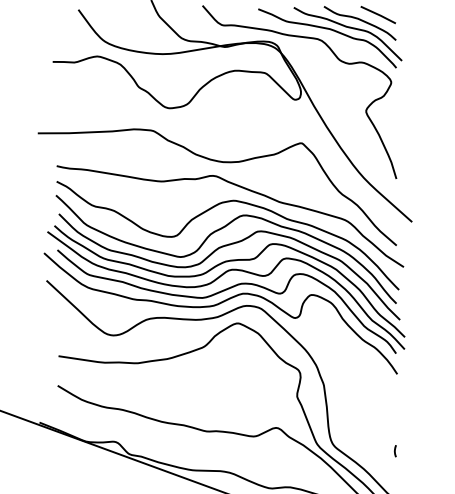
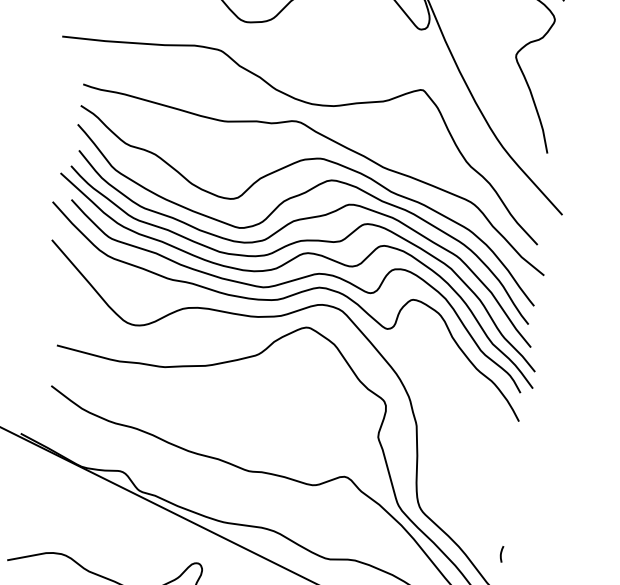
line: (395, 451) -> (501, 554), moved

